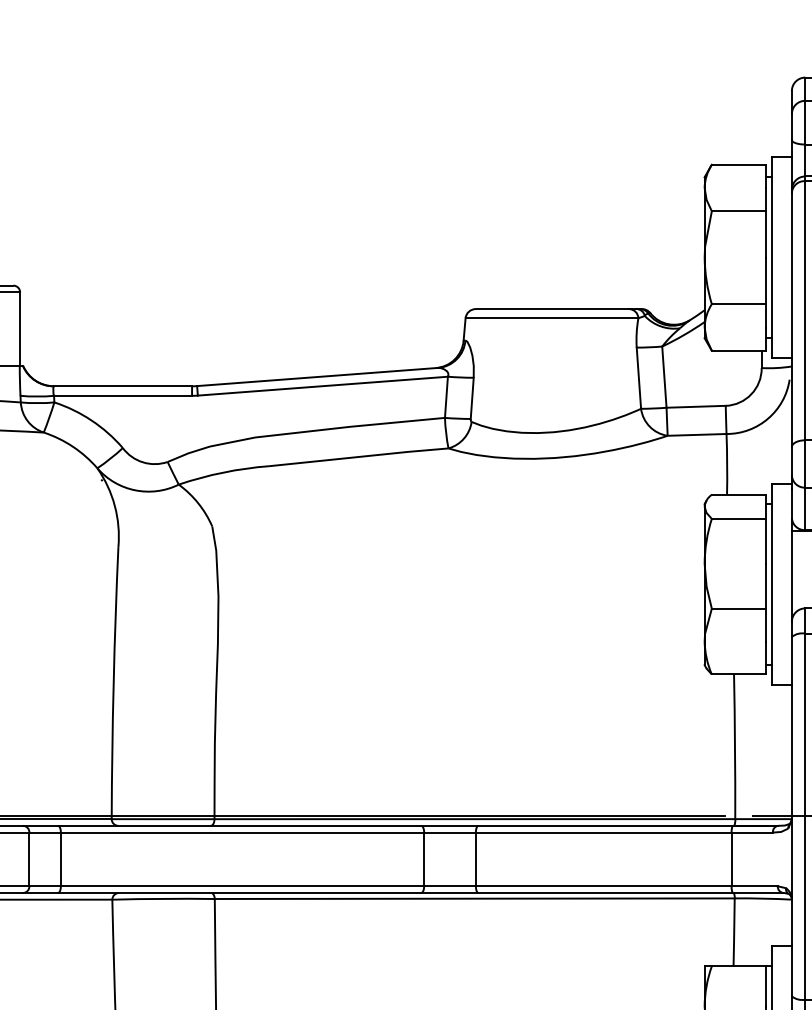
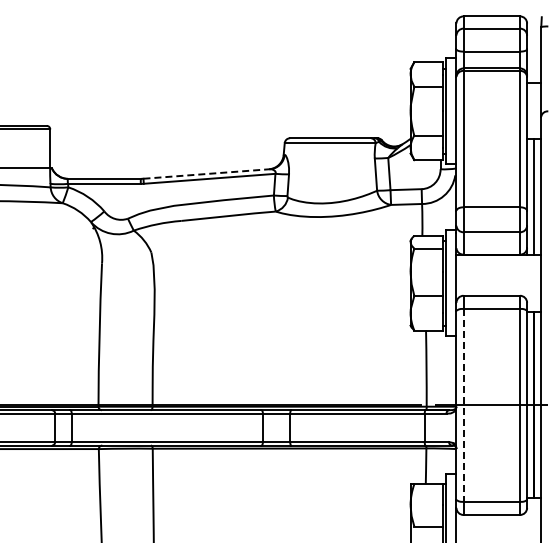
line: (316, 376) -> (206, 173), solid -> dashed
line: (805, 816) -> (463, 405), solid -> dashed

